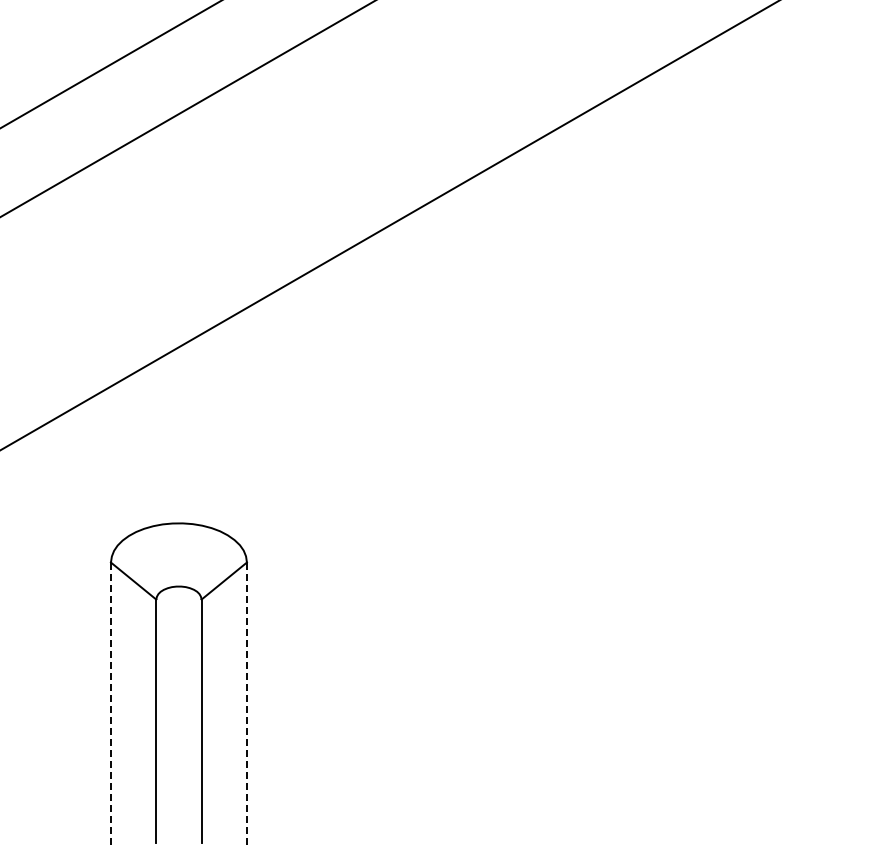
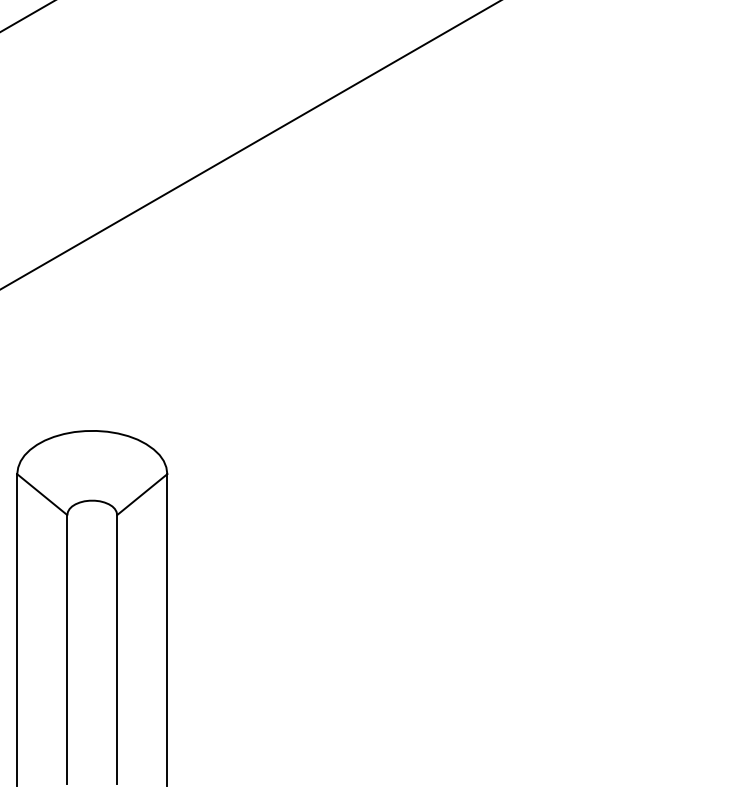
line: (110, 703) -> (16, 629), dashed -> solid
line: (246, 704) -> (166, 630), dashed -> solid

